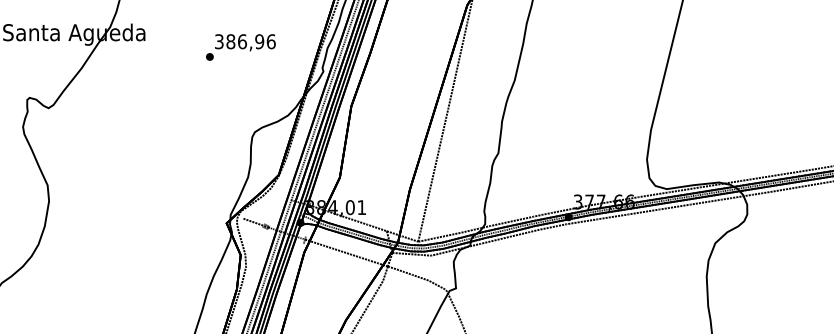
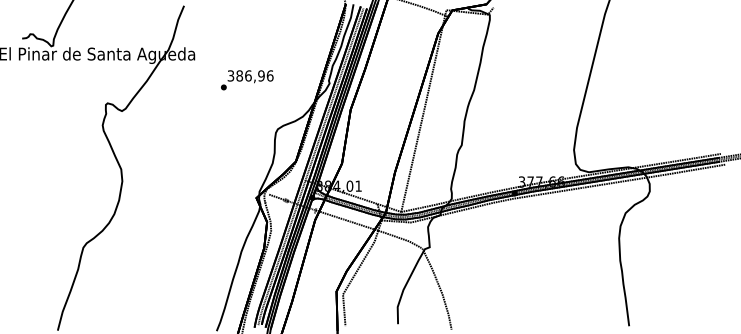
text: (241, 47) -> (247, 80), moved

